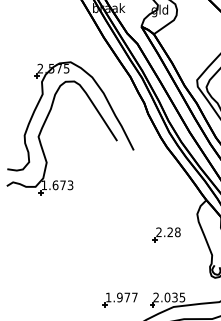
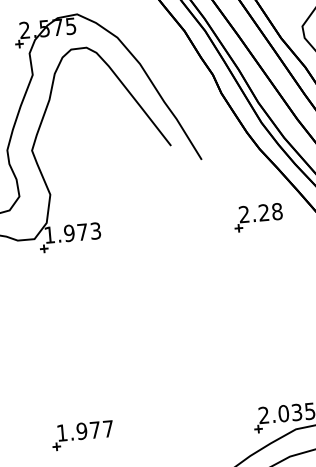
text: (55, 185) -> (69, 233), 1.673 -> 1.973
part: (166, 234) -> (257, 217), moved
part: (119, 299) -> (81, 434), moved

